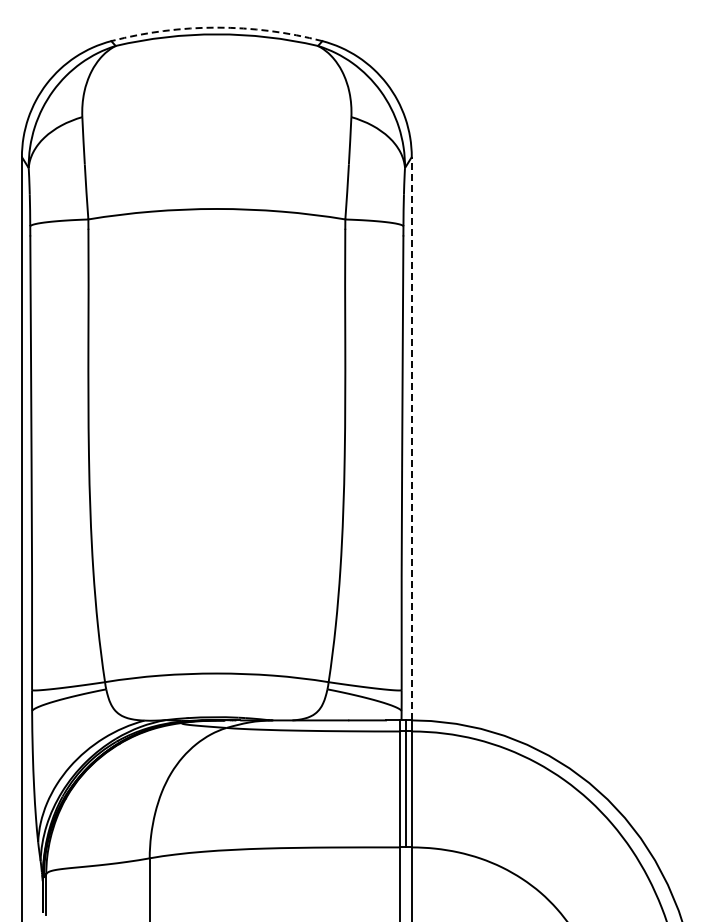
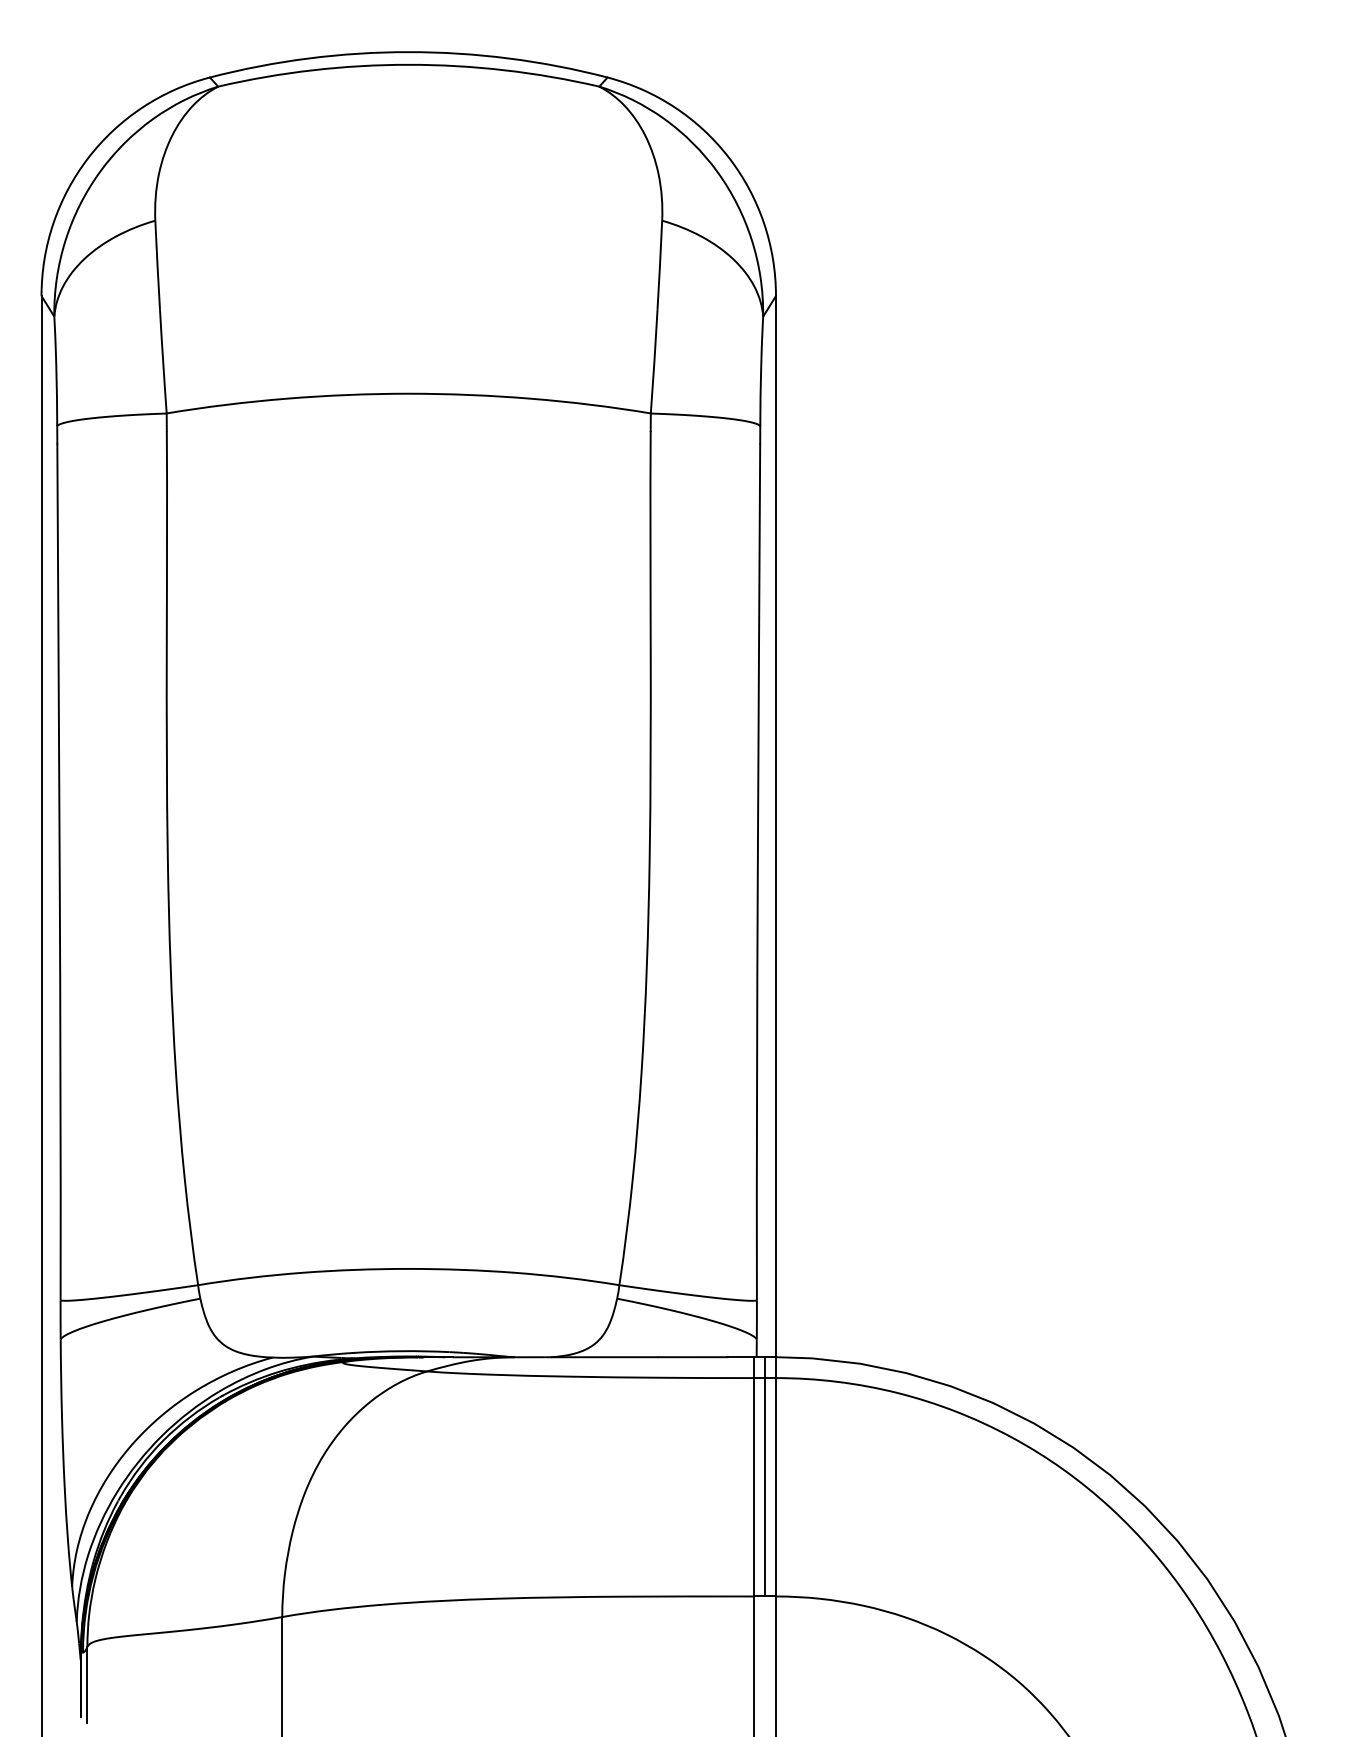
arc: (216, 27) -> (408, 51), dashed -> solid
line: (411, 438) -> (775, 826), dashed -> solid

